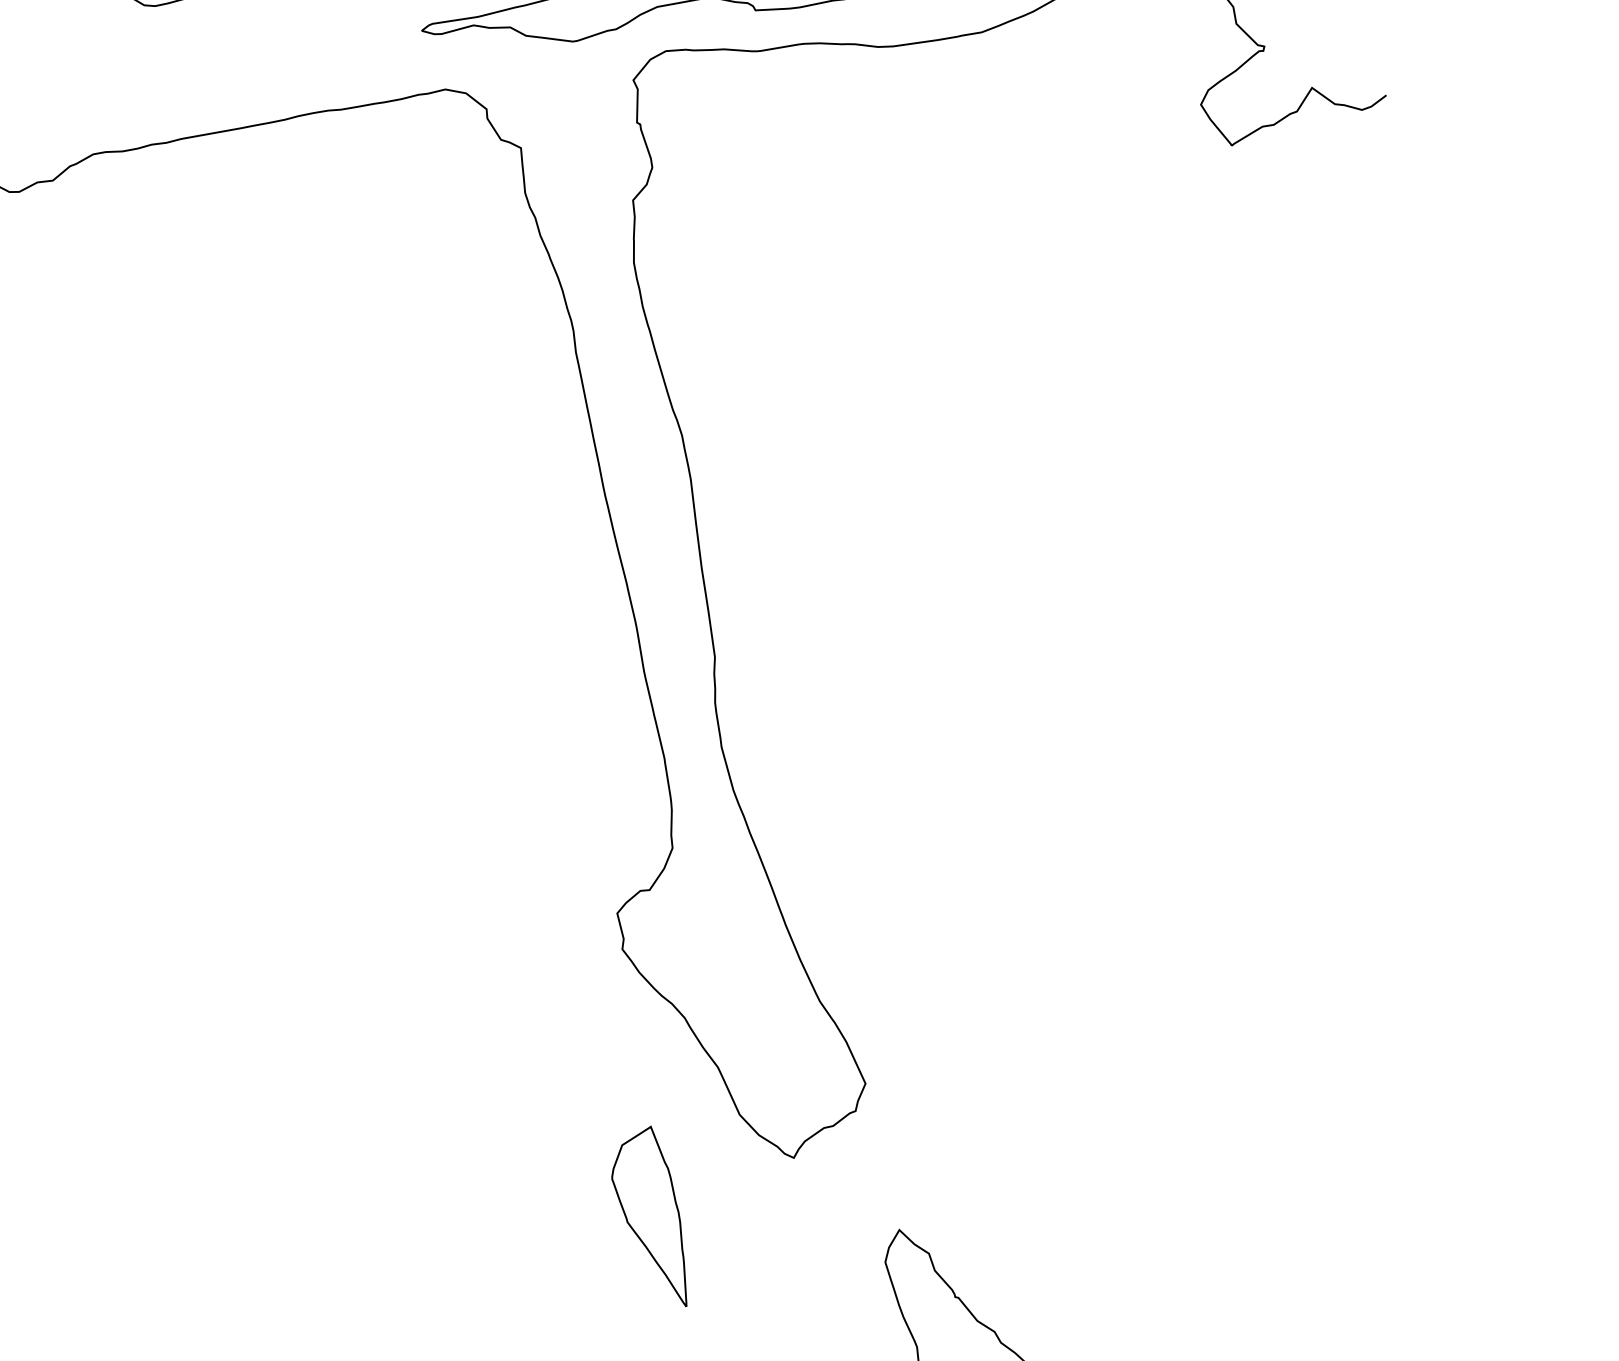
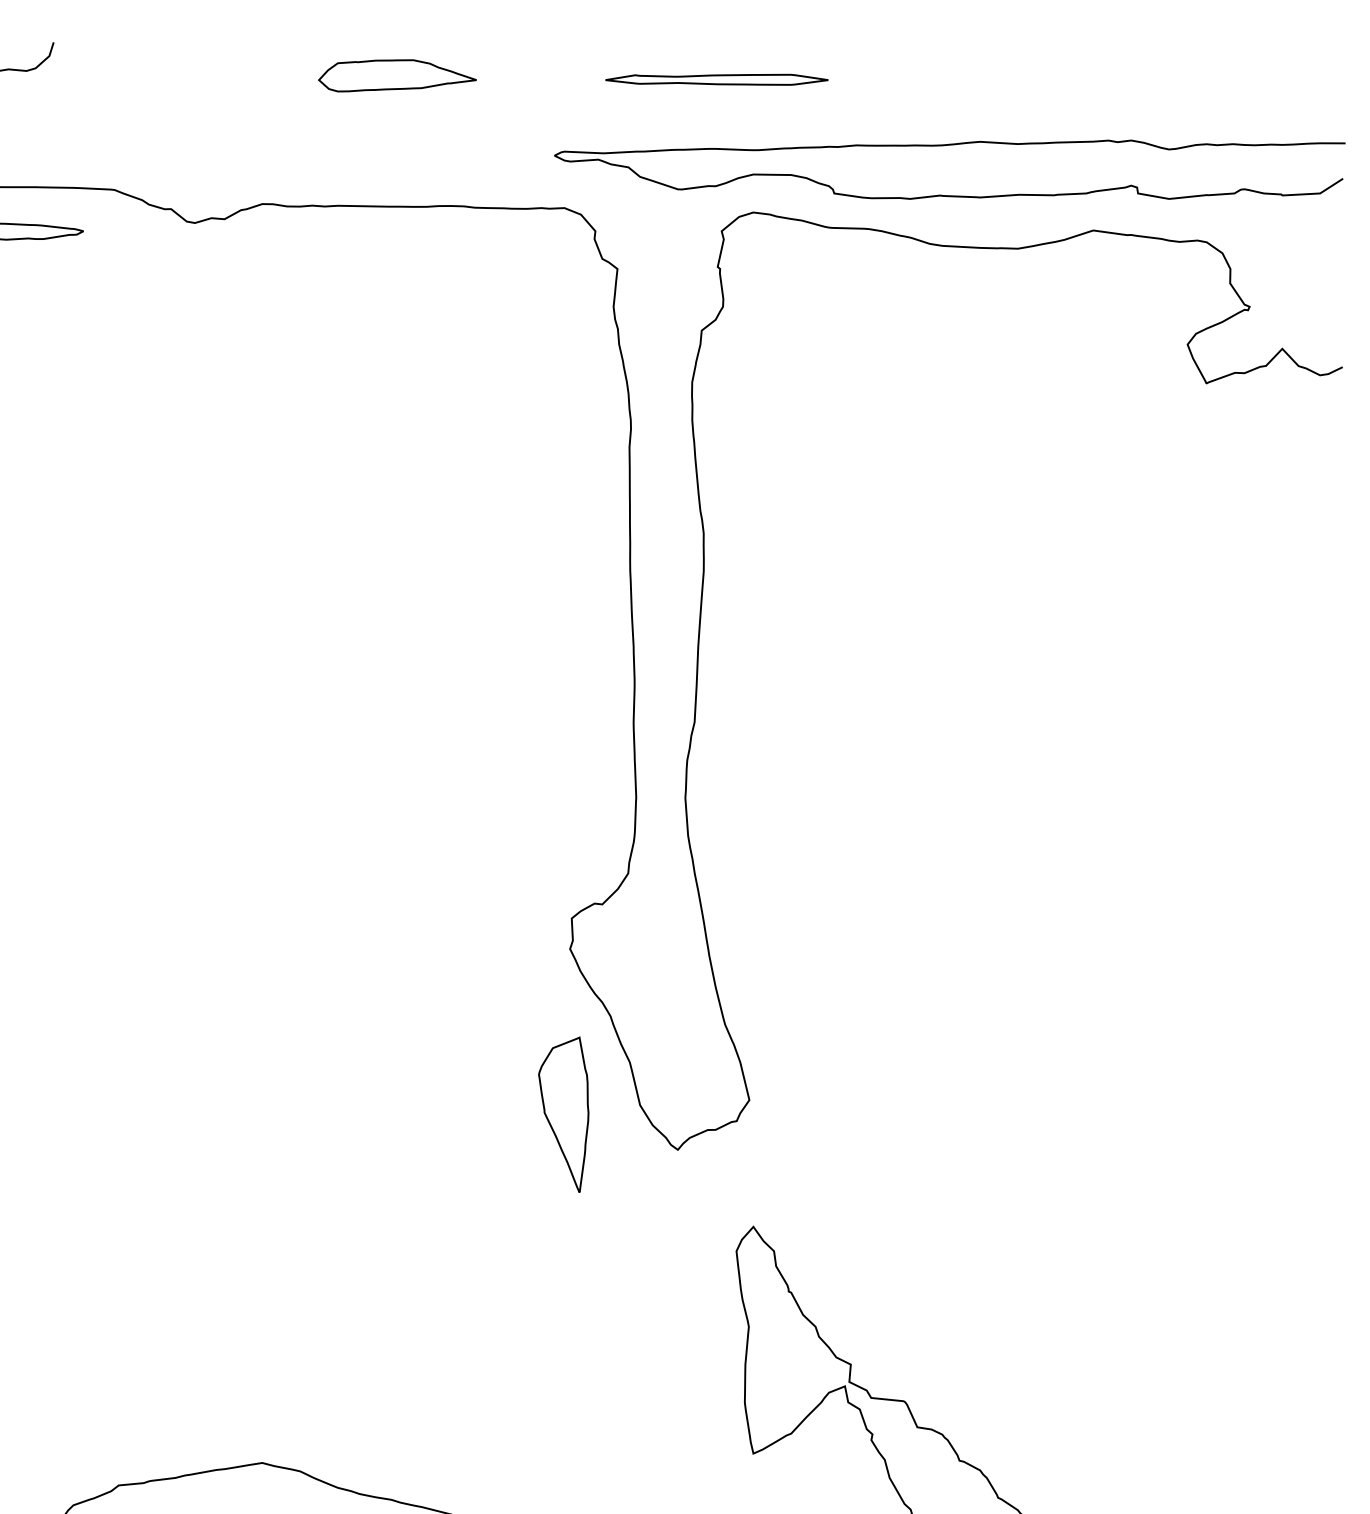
part: (649, 1219) -> (563, 1114), moved

